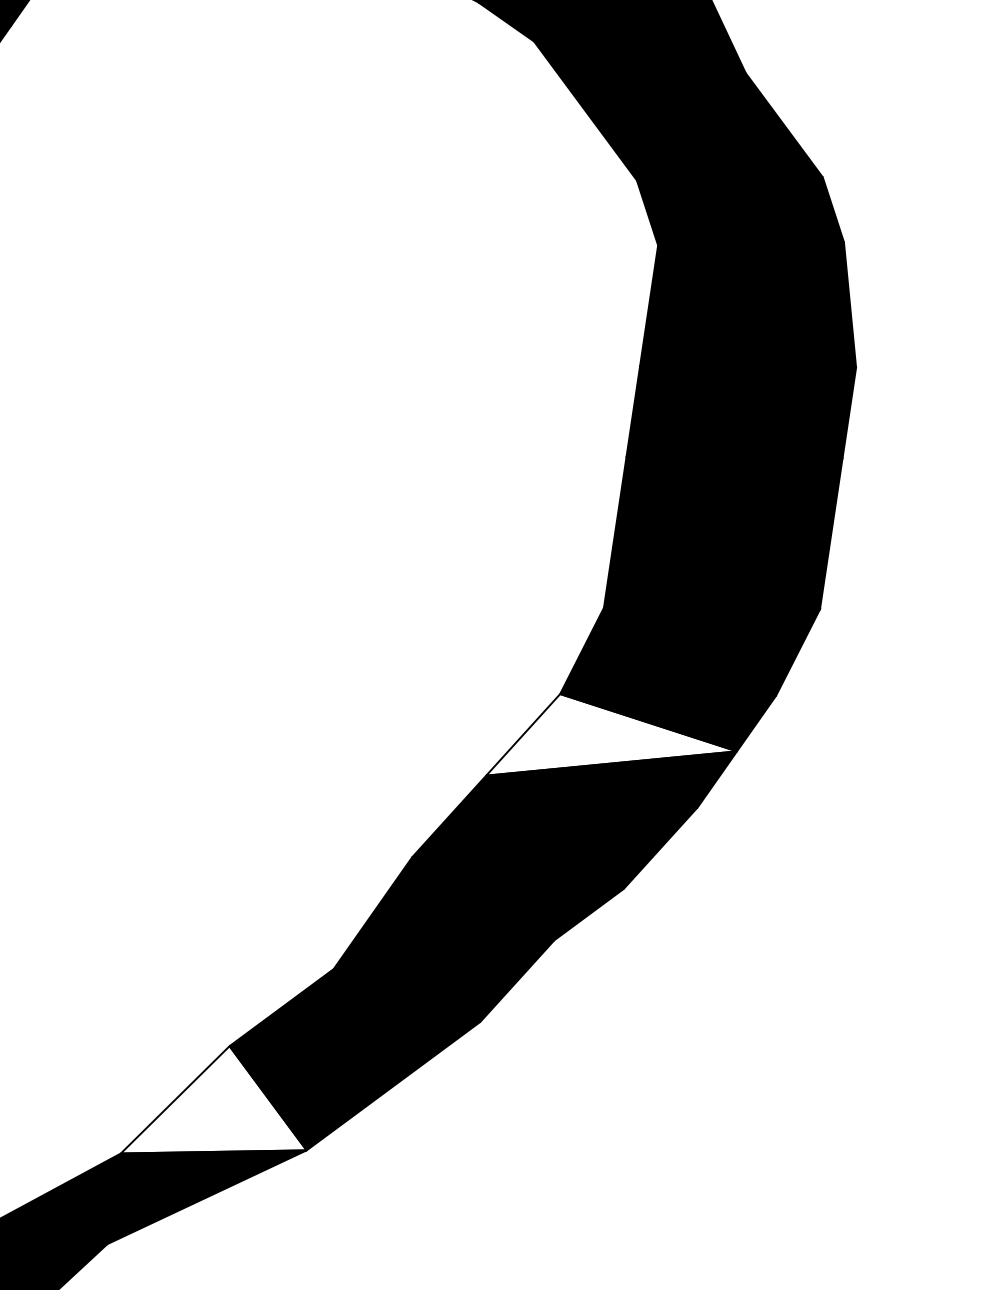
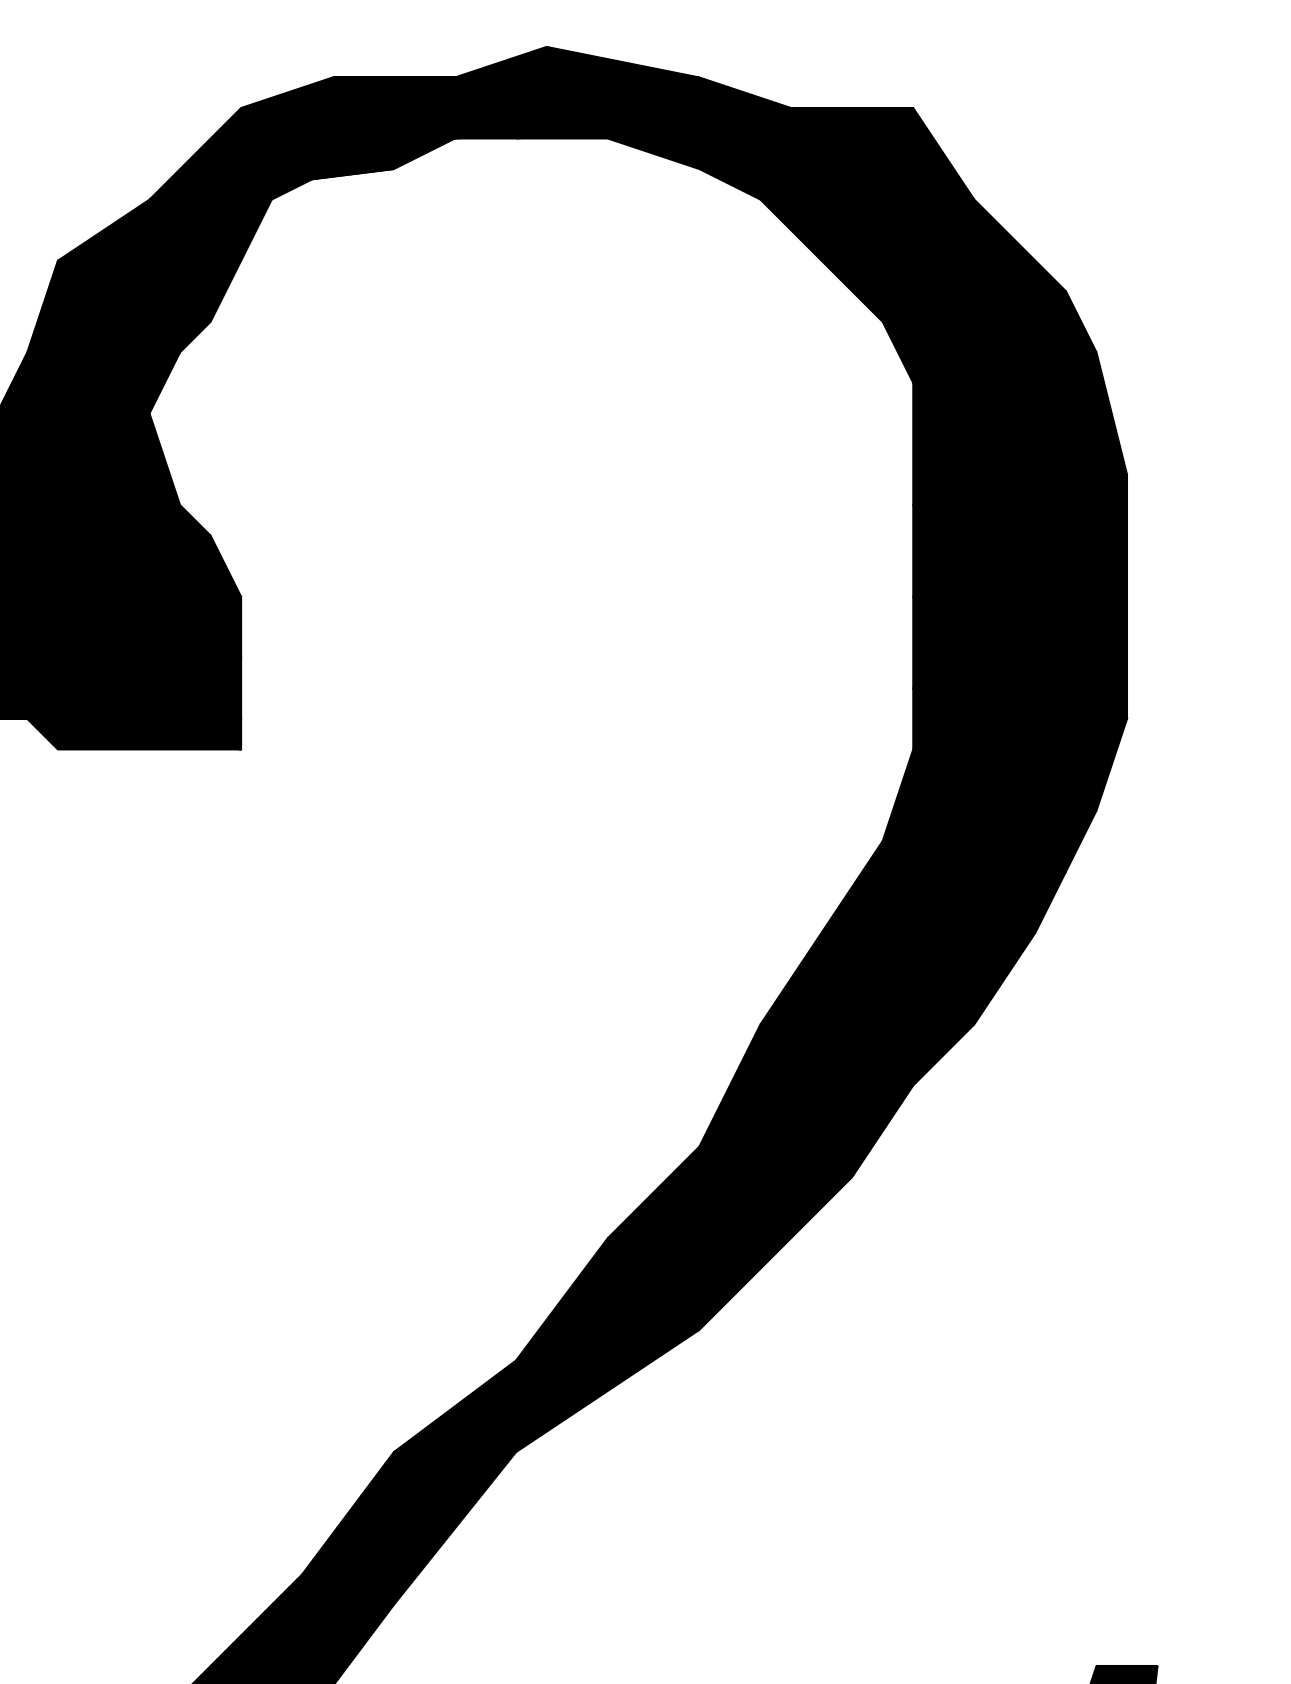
fill: (613, 747) -> (943, 886), added
fill: (220, 1106) -> (607, 1299), added

